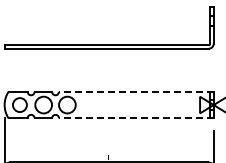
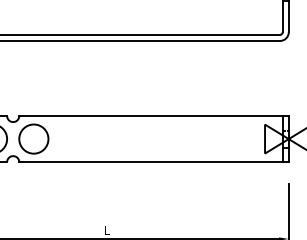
line: (135, 91) -> (152, 115), dashed -> solid
line: (135, 118) -> (152, 162), dashed -> solid

